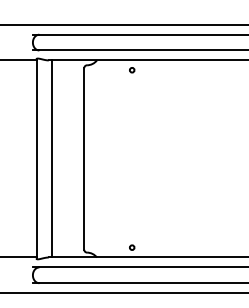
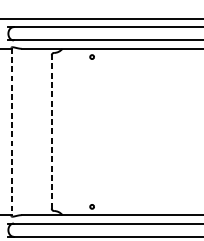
line: (36, 158) -> (11, 131), solid -> dashed
line: (52, 158) -> (24, 131), removed
line: (84, 158) -> (51, 131), solid -> dashed

